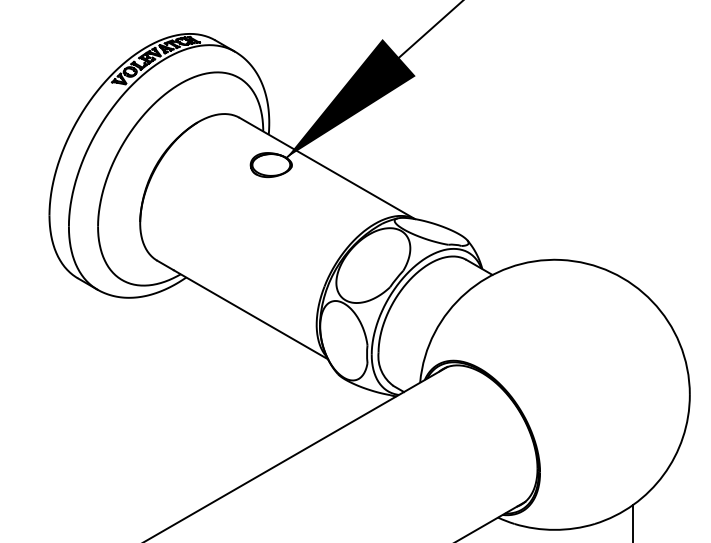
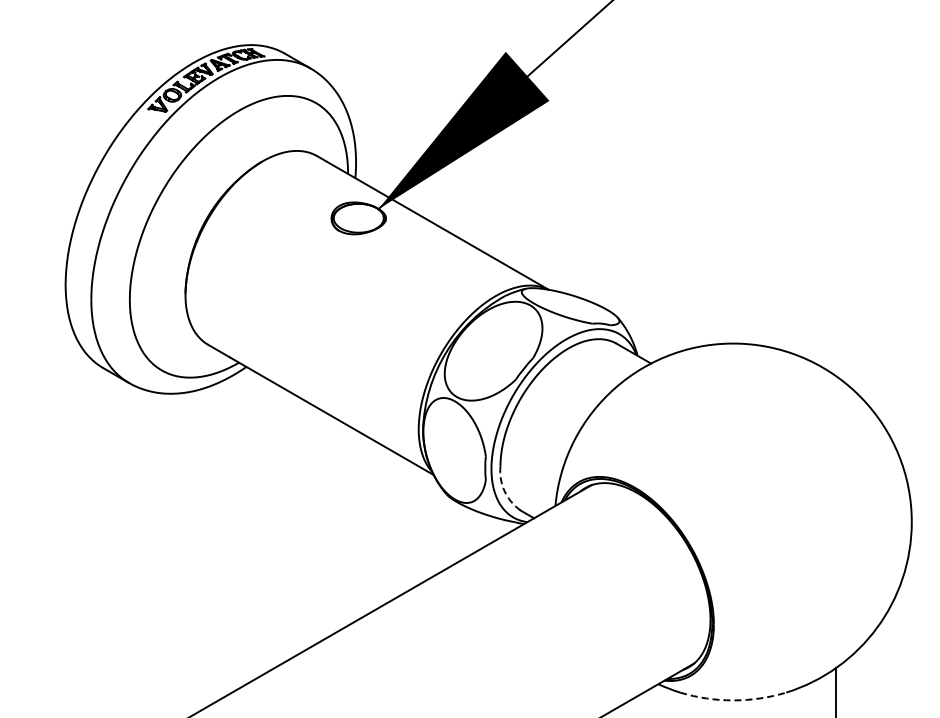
arc: (381, 371) -> (504, 490), solid -> dashed
arc: (554, 529) -> (733, 700), solid -> dashed

